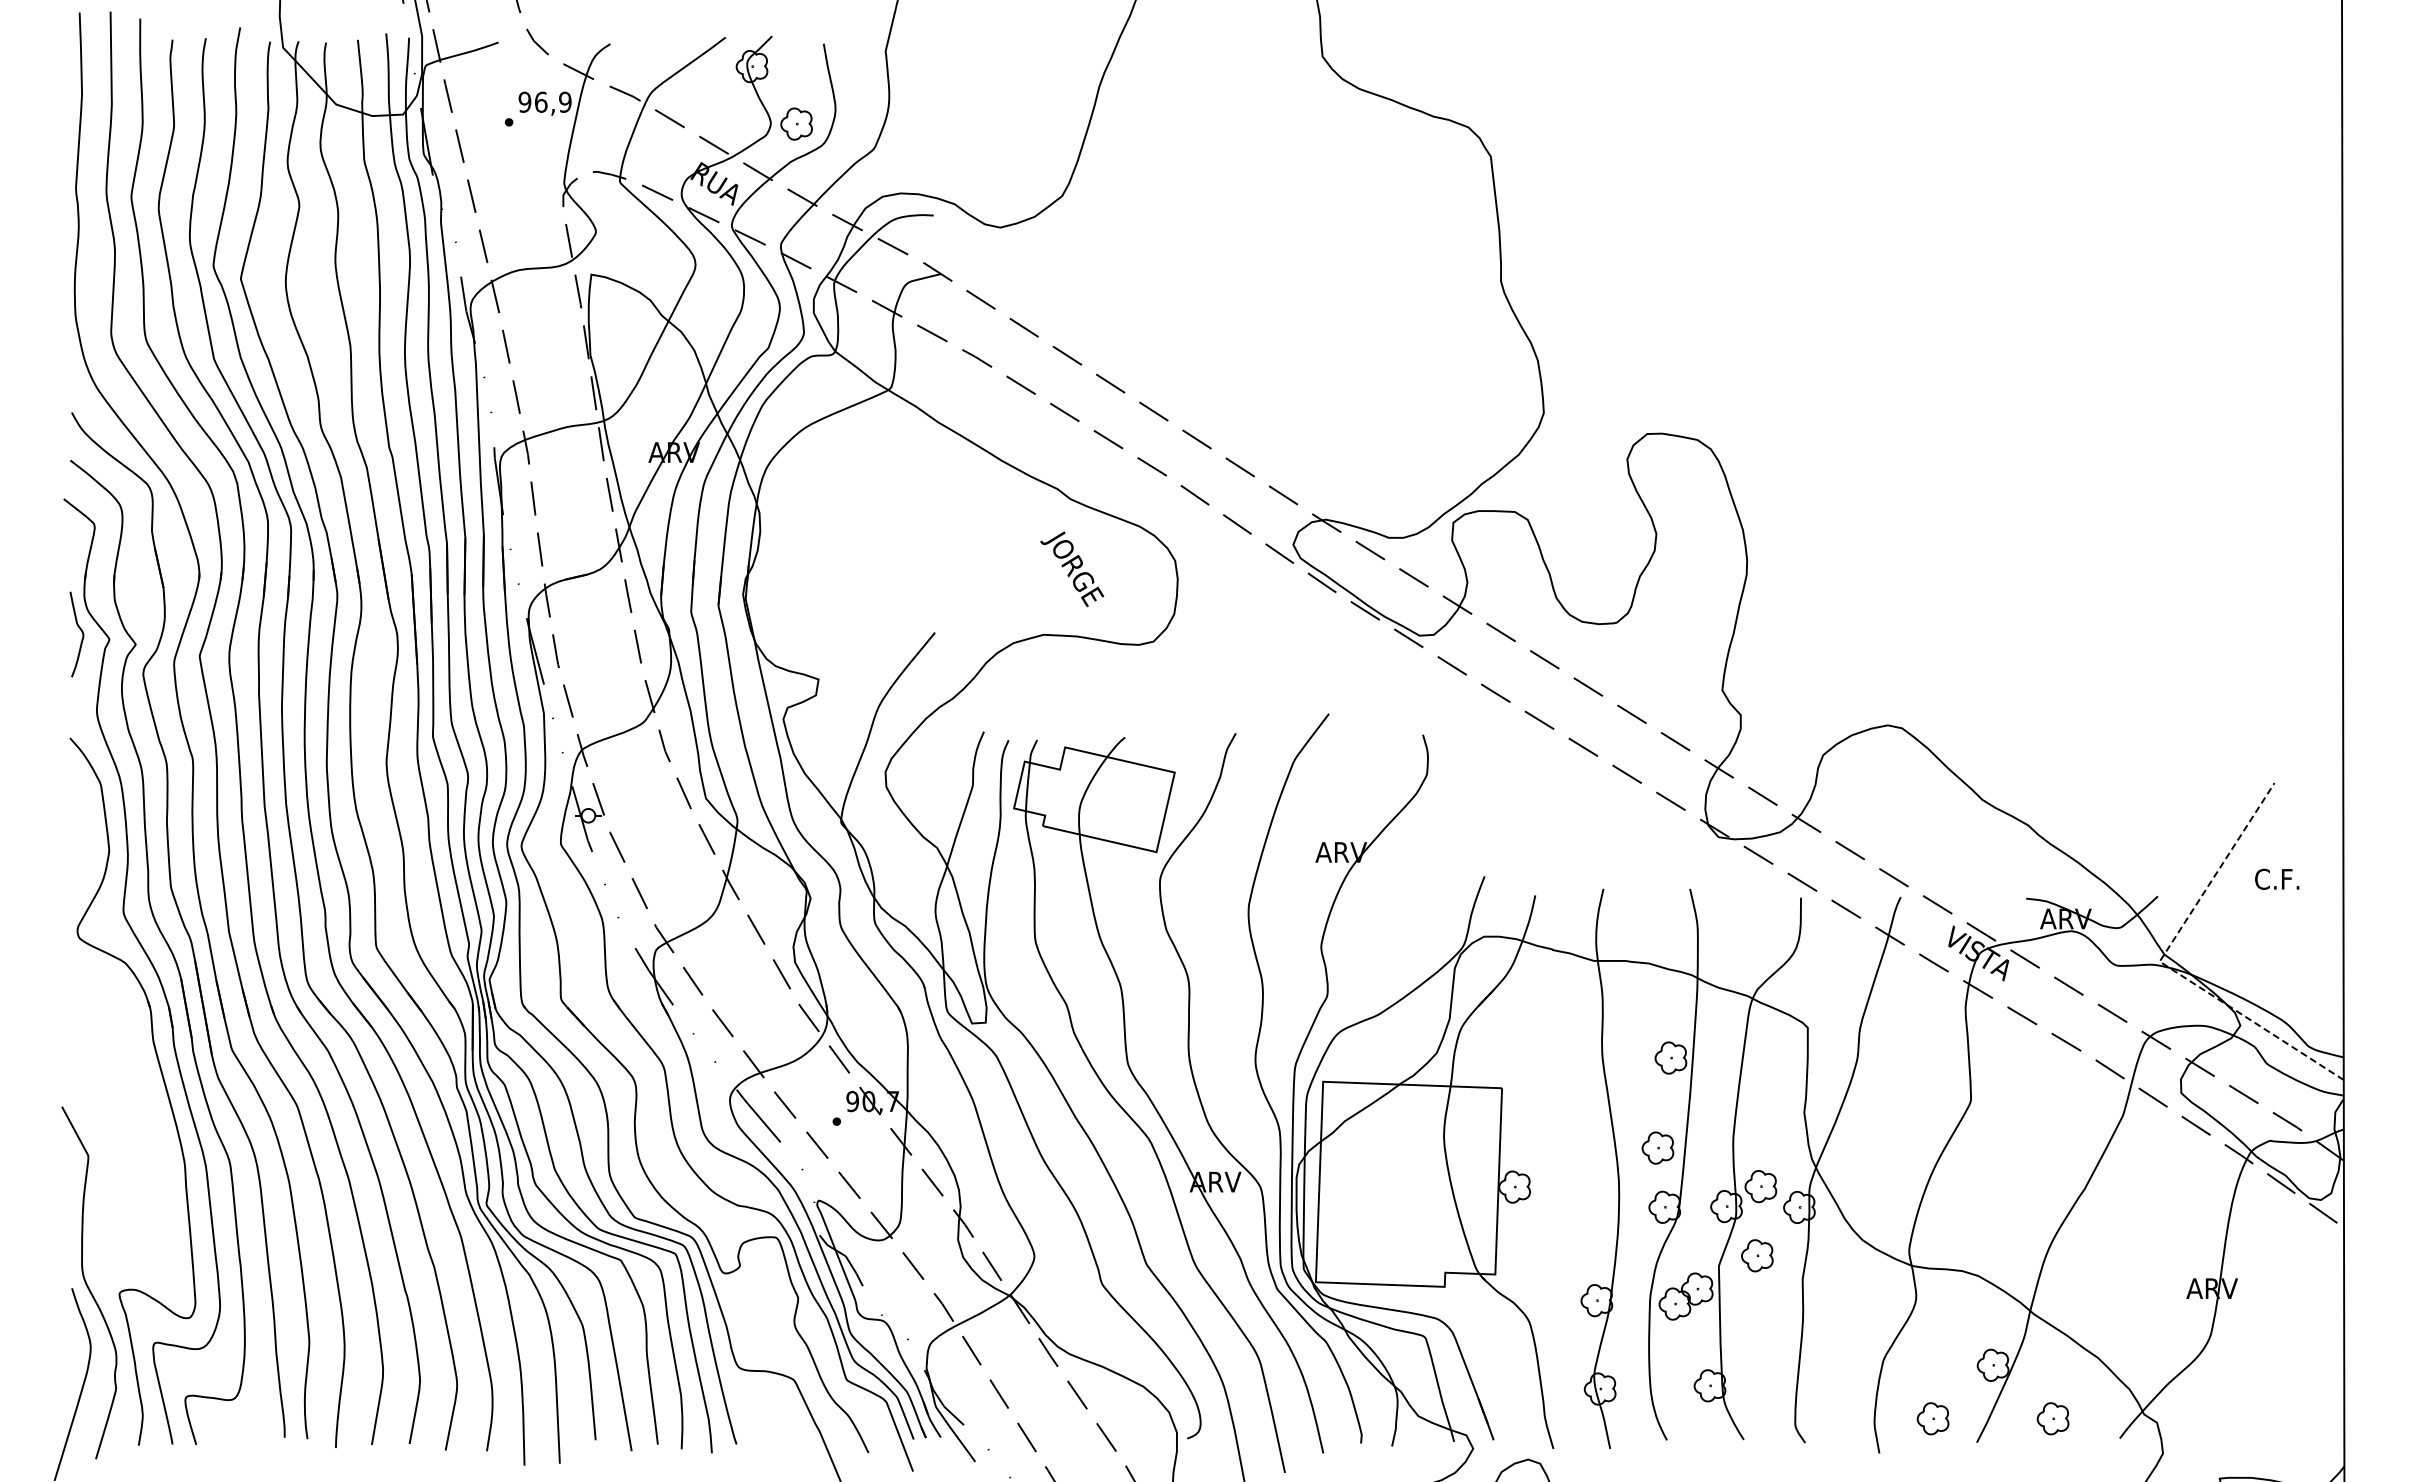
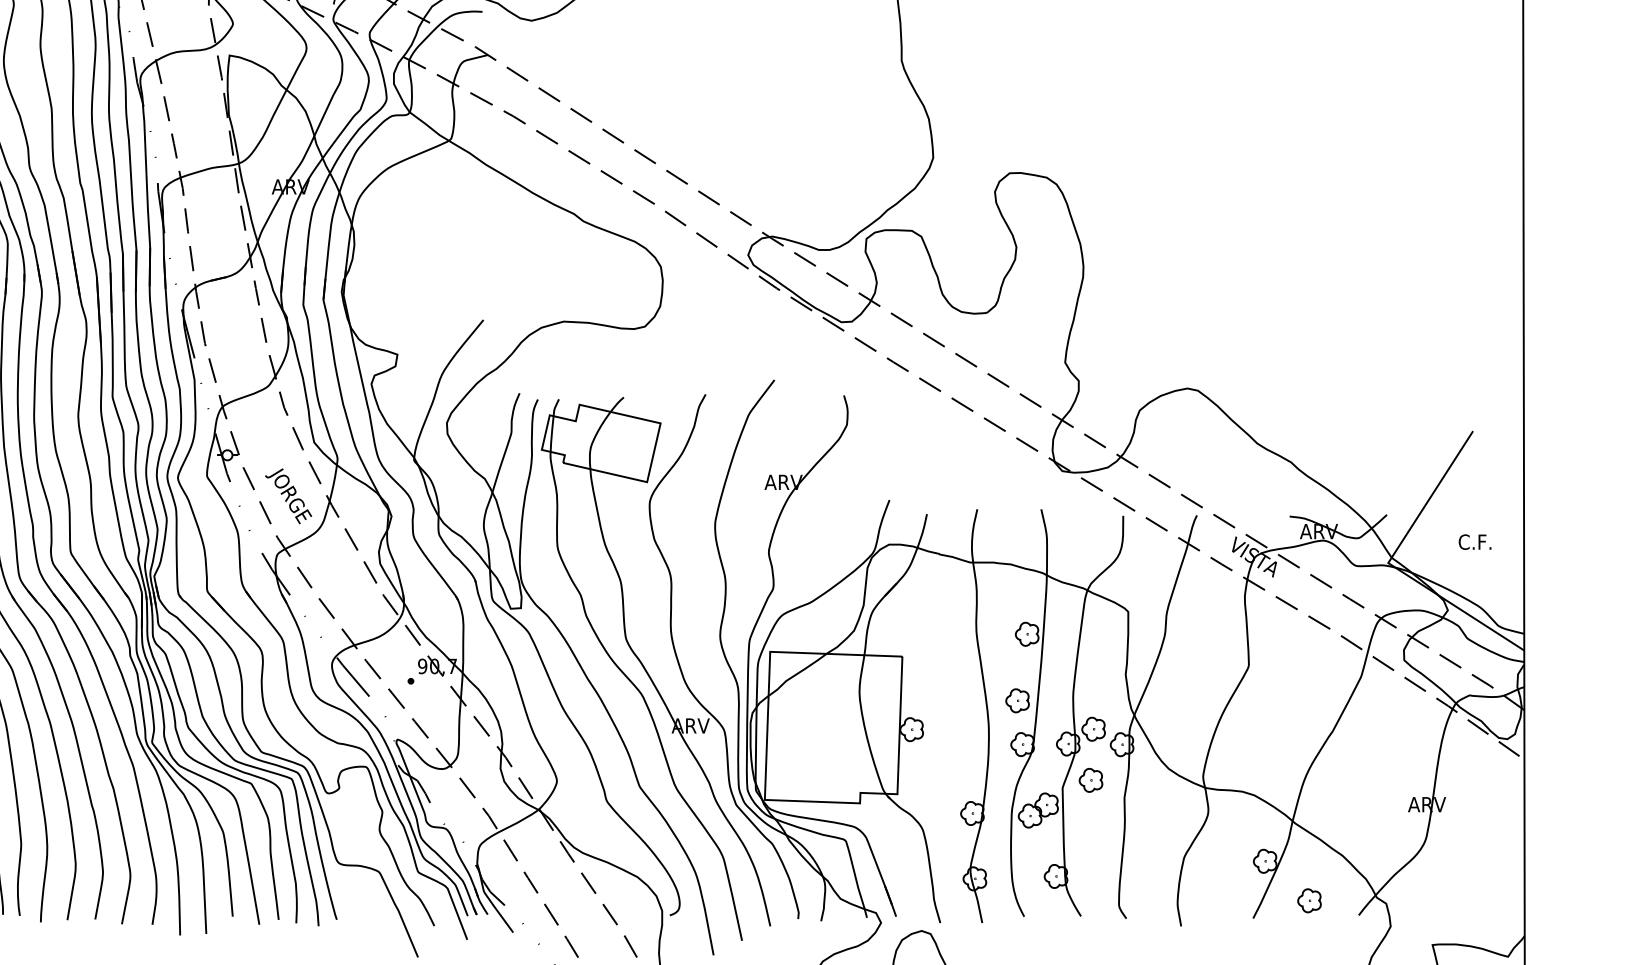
text: (1072, 569) -> (288, 496), moved
text: (2277, 878) -> (1475, 541), moved
line: (2161, 962) -> (1389, 563), dashed -> solid
part: (1932, 1418) -> (1220, 900), removed

